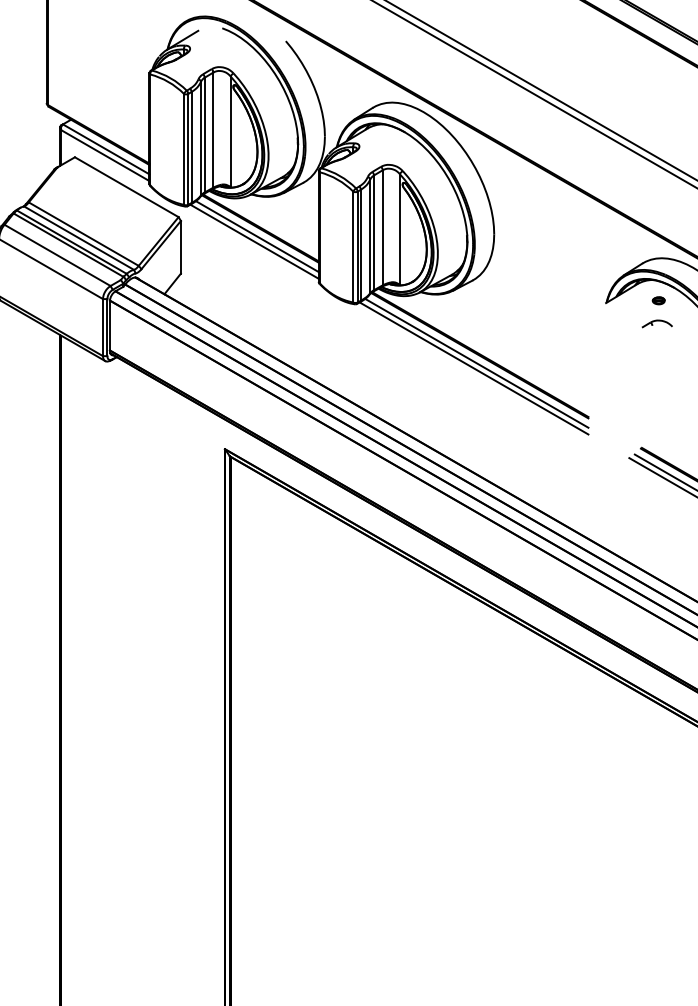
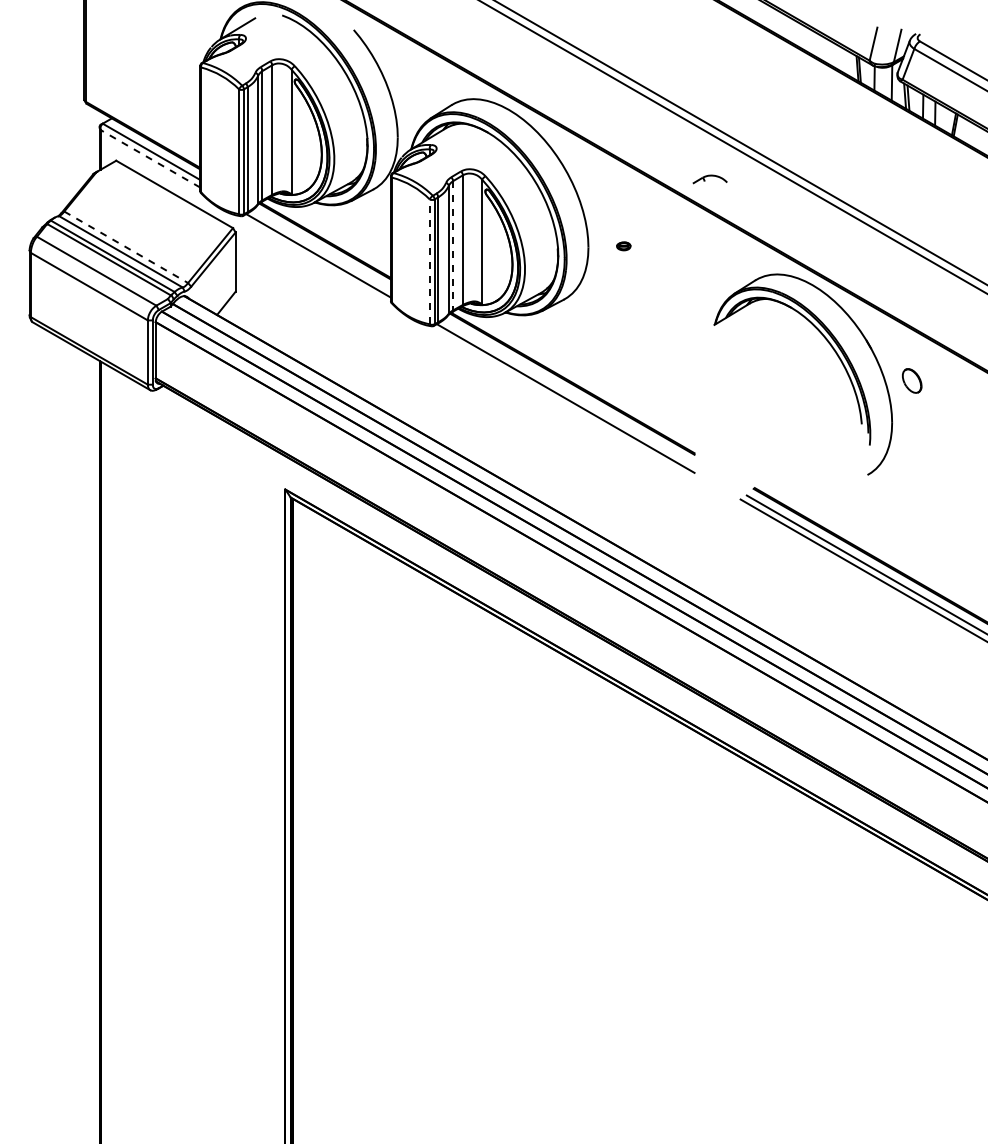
line: (105, 155) -> (150, 158), solid -> dashed
line: (374, 232) -> (453, 245), solid -> dashed
line: (84, 234) -> (126, 247), solid -> dashed
line: (257, 237) -> (321, 250), removed
line: (353, 246) -> (429, 261), solid -> dashed
part: (658, 300) -> (623, 246), moved
part: (656, 324) -> (709, 179), moved
line: (476, 363) -> (568, 392), removed

